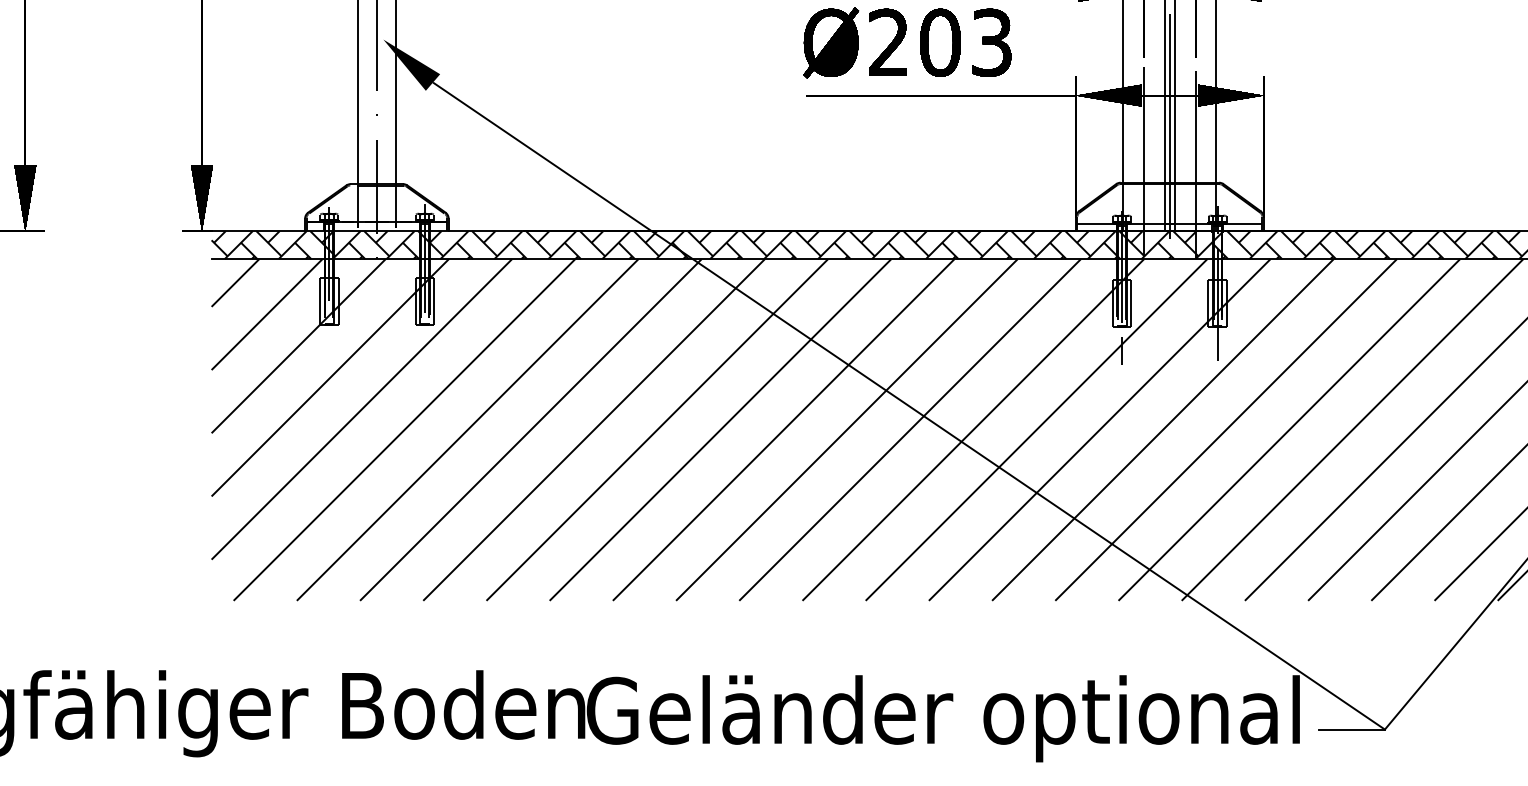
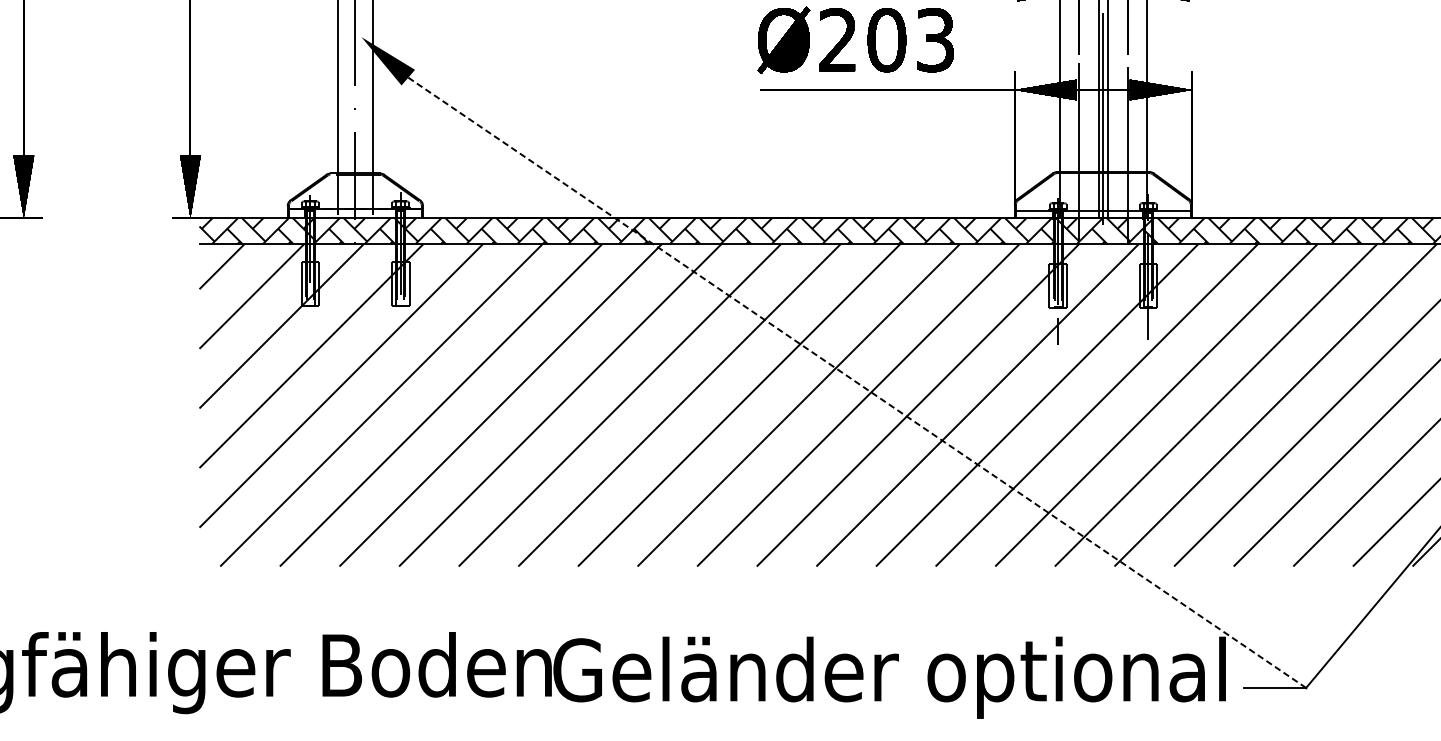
line: (909, 406) -> (857, 383), solid -> dashed

